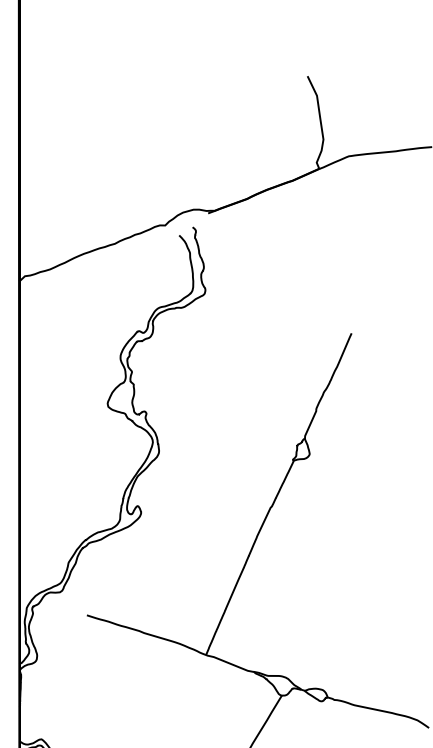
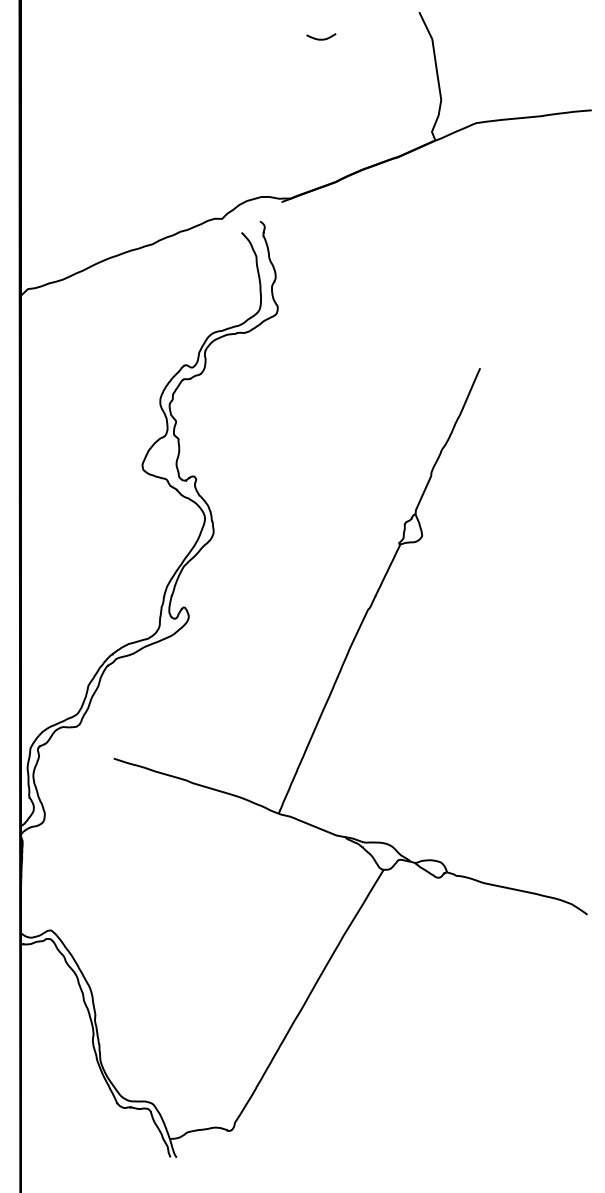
curve: (236, 95) -> (321, 38), added

